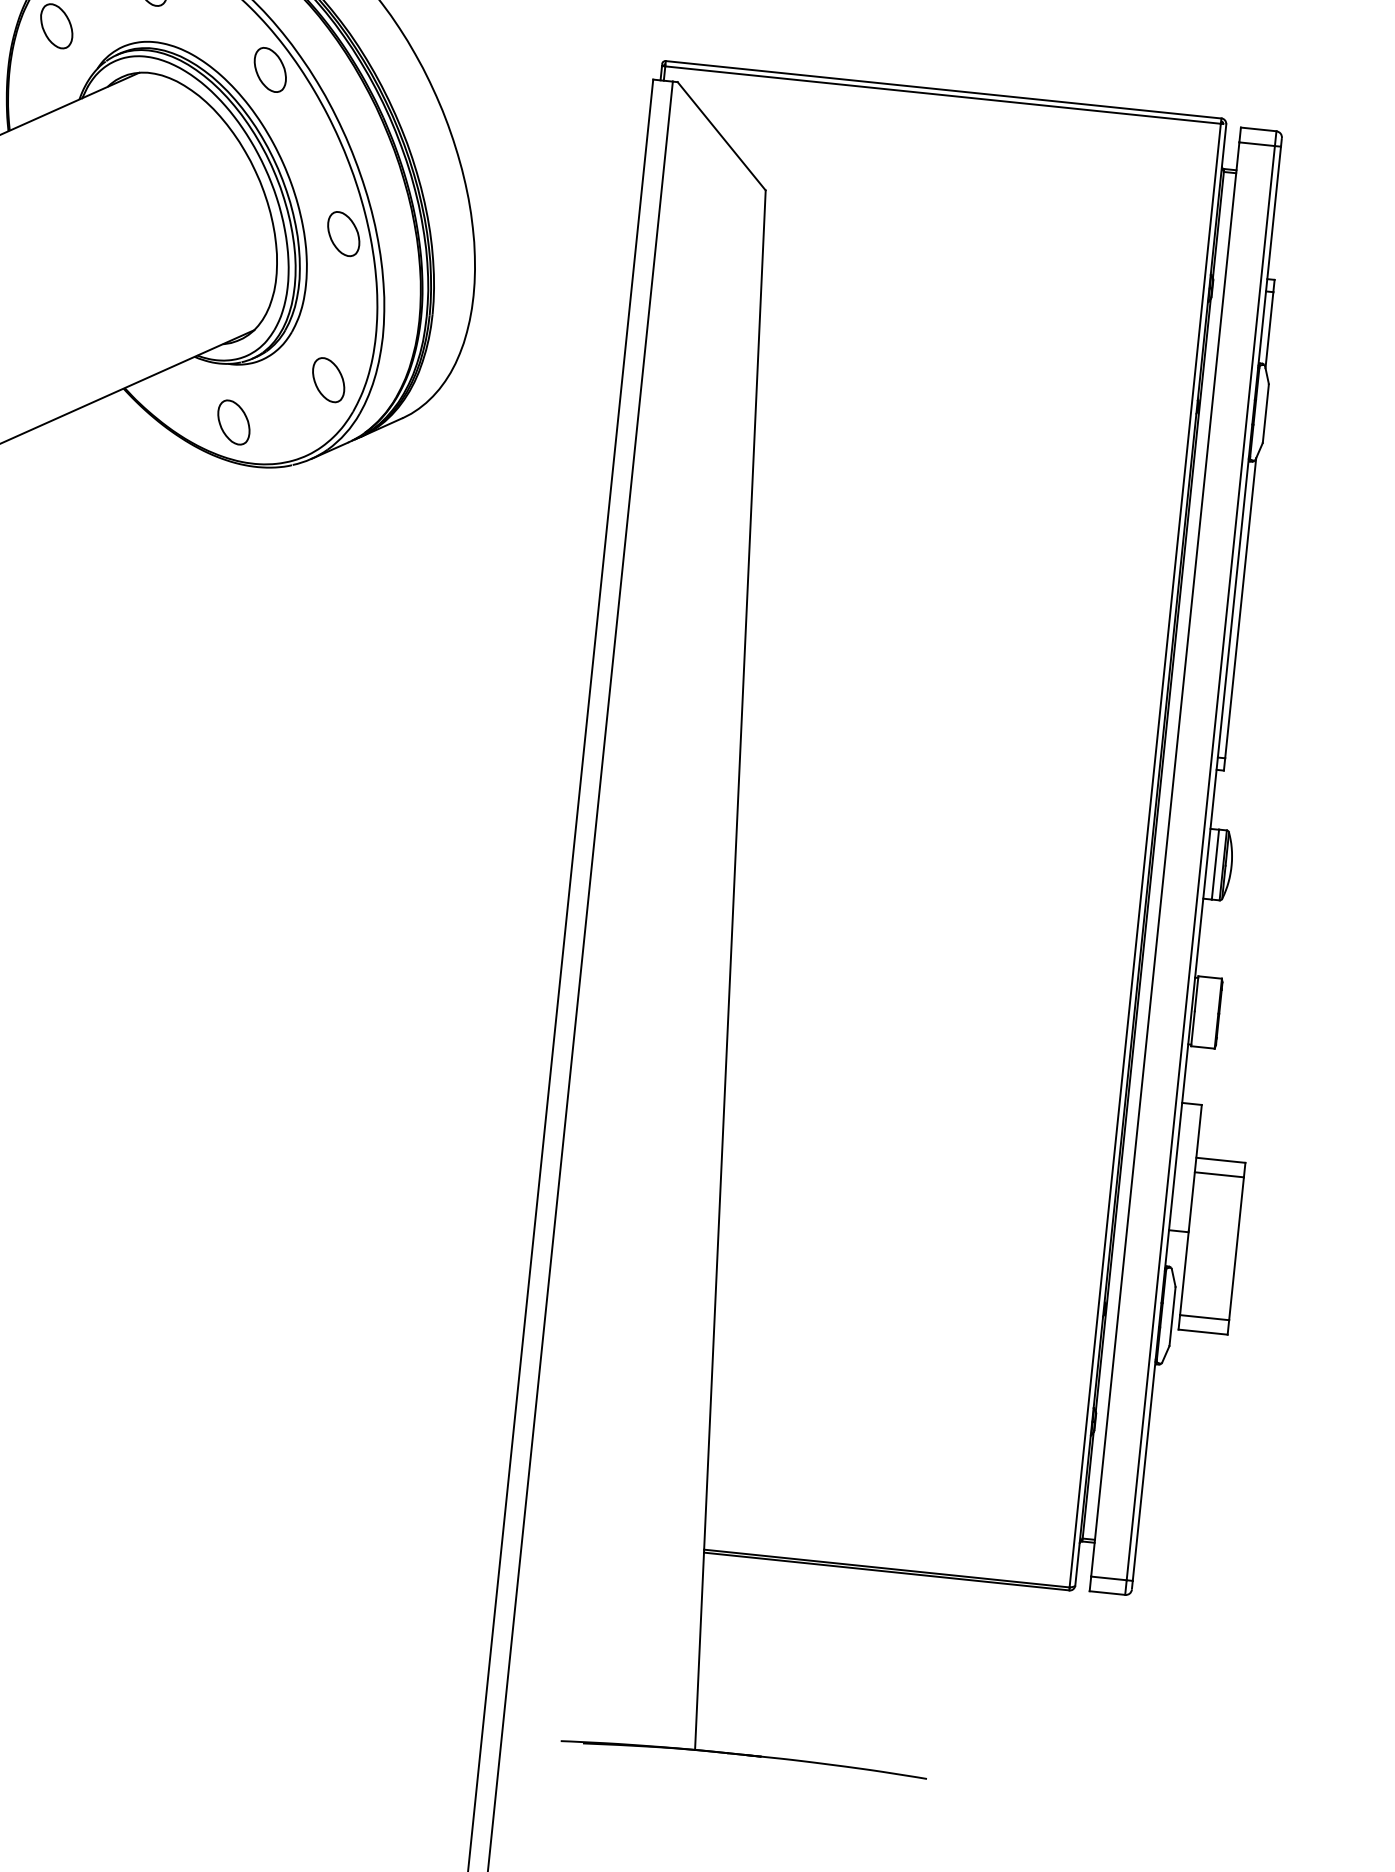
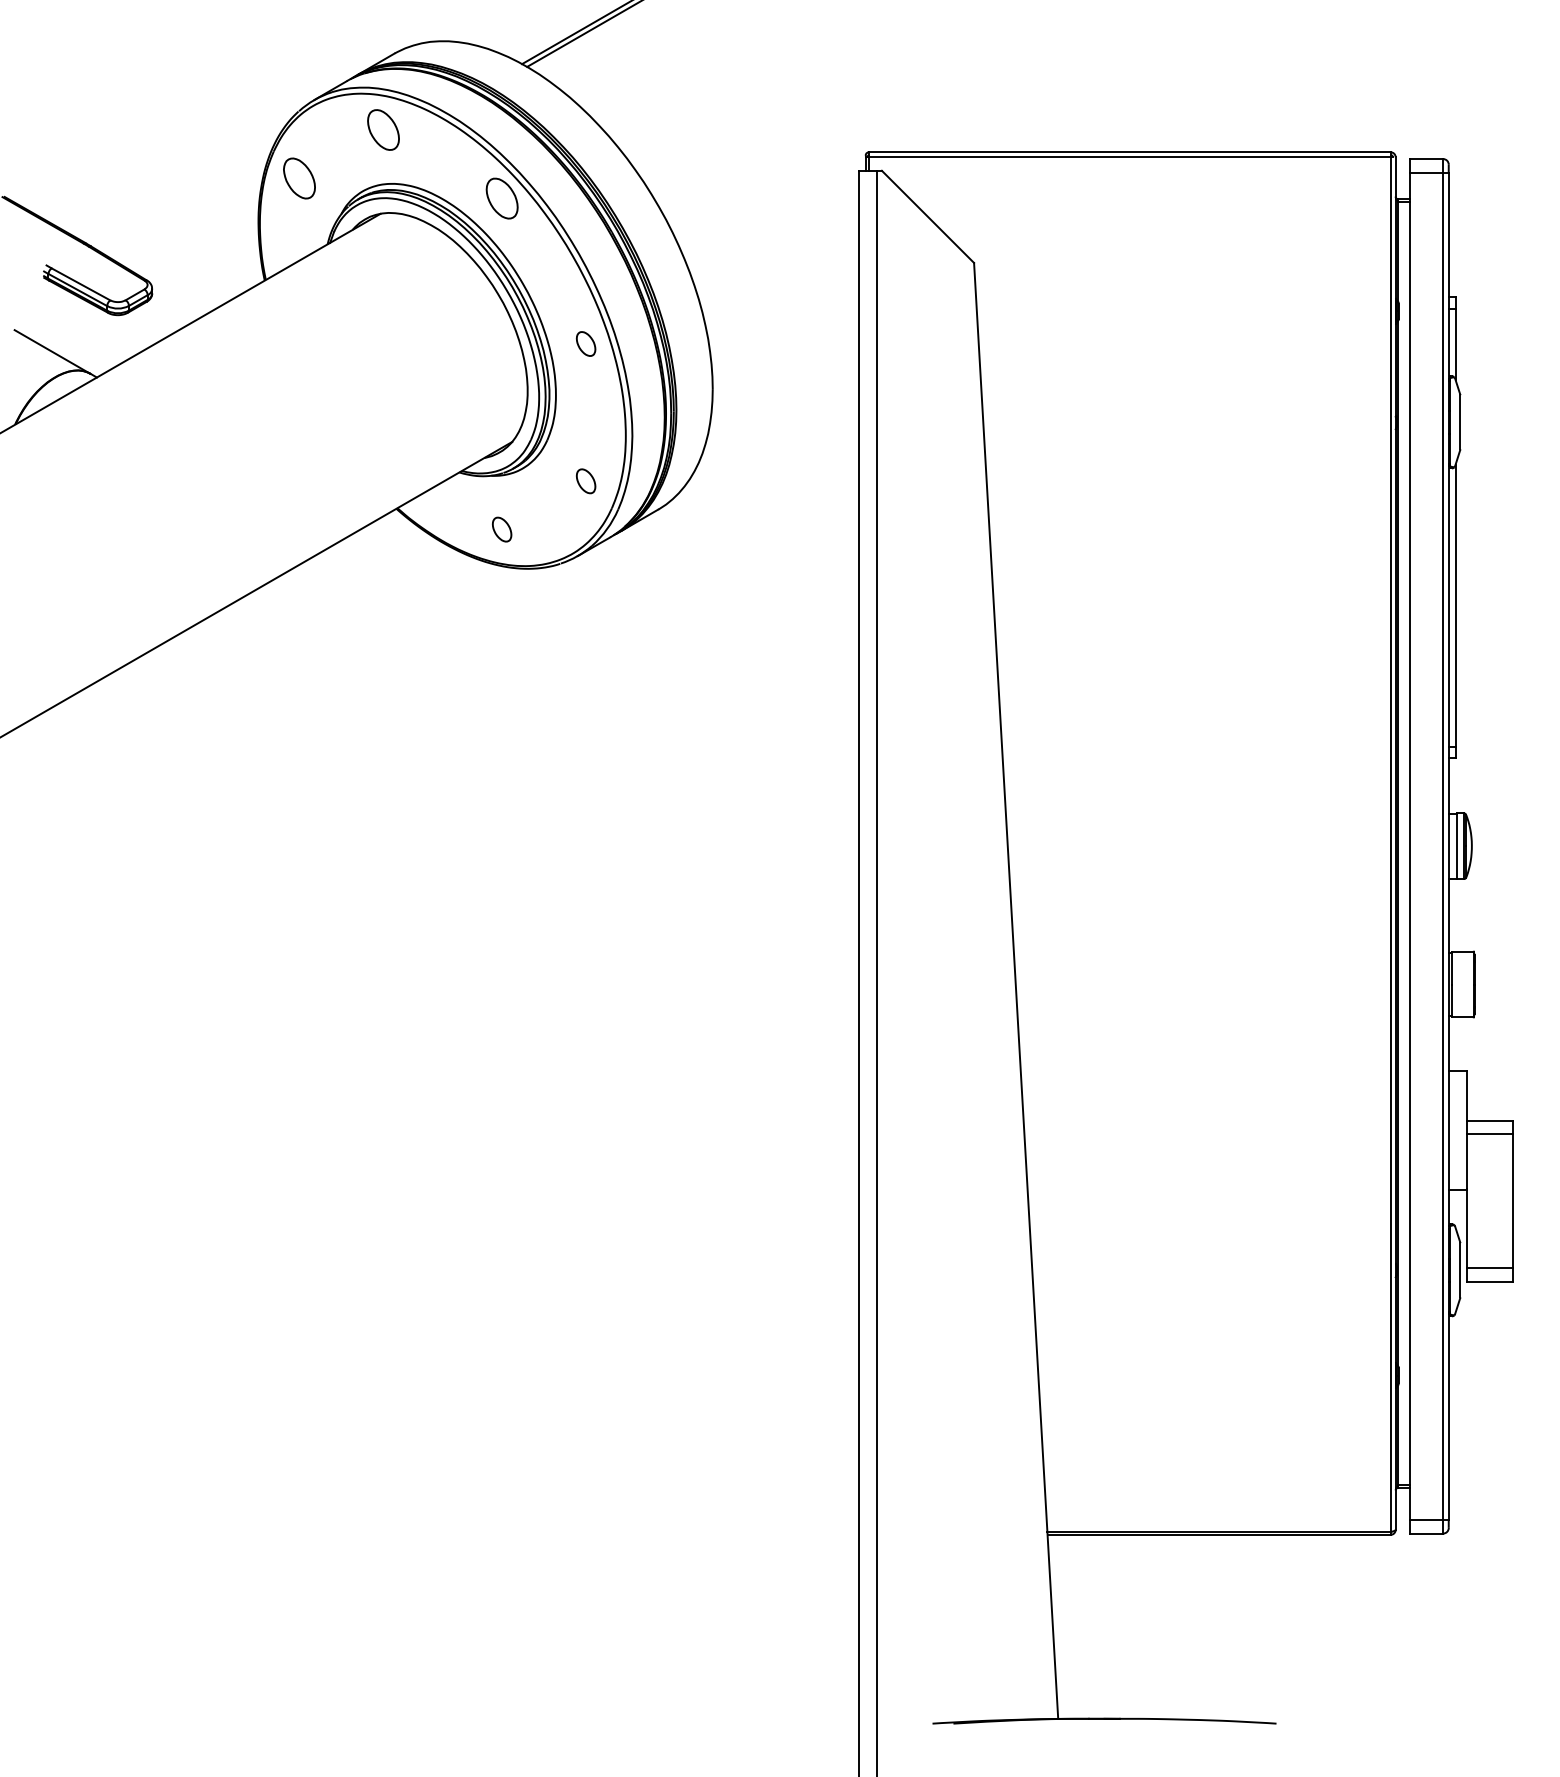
part: (343, 233) -> (585, 343), size x0.6
part: (327, 380) -> (585, 481), size x0.6
part: (233, 422) -> (501, 529), size x0.6

